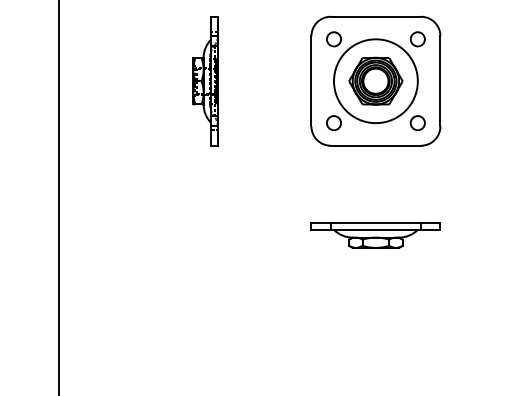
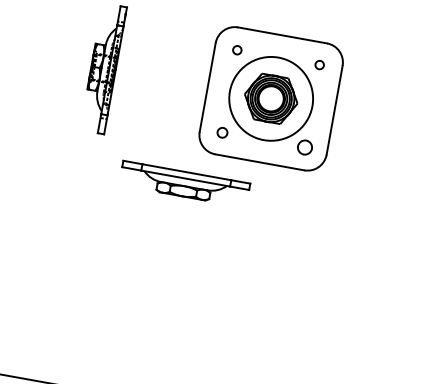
circle: (333, 39) -> (236, 50), size x0.6
circle: (417, 39) -> (319, 65), size x0.6
circle: (333, 123) -> (221, 132), size x0.7
part: (375, 235) -> (184, 184), moved

